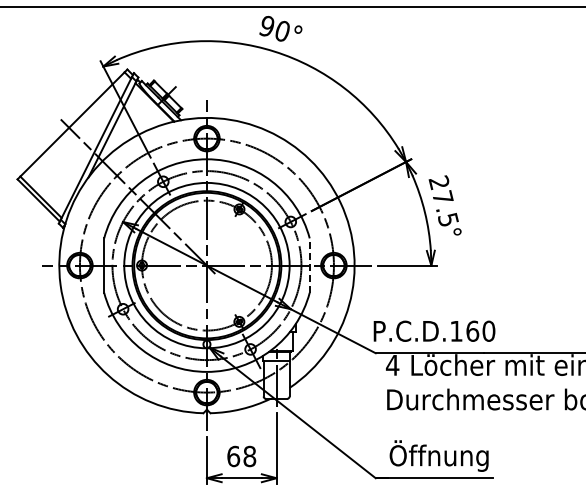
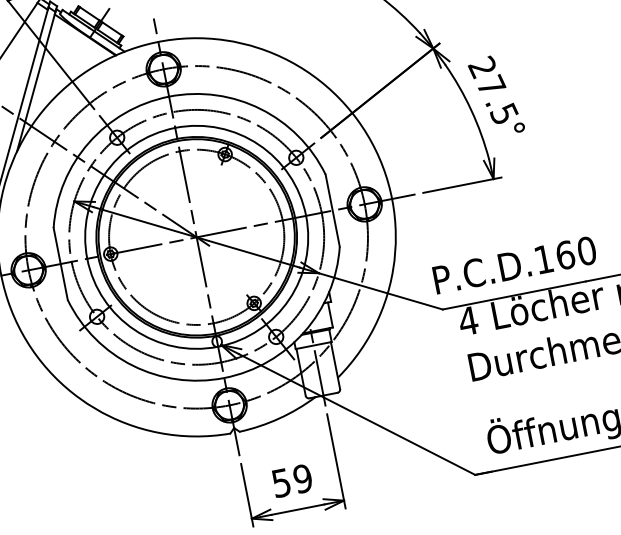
line: (309, 265) -> (332, 210), dashed -> solid
text: (241, 456) -> (291, 480), 68 -> 59

